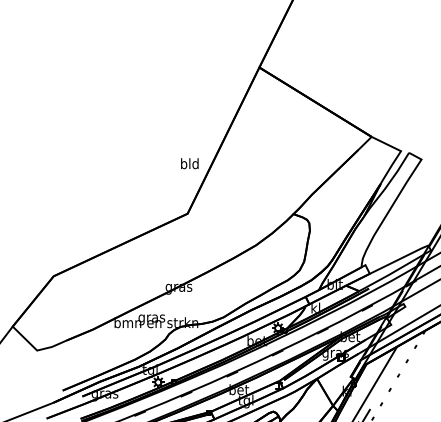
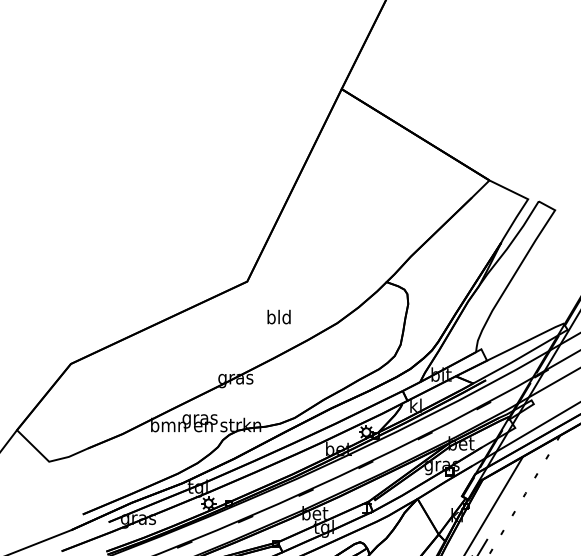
text: (189, 163) -> (278, 316), moved

